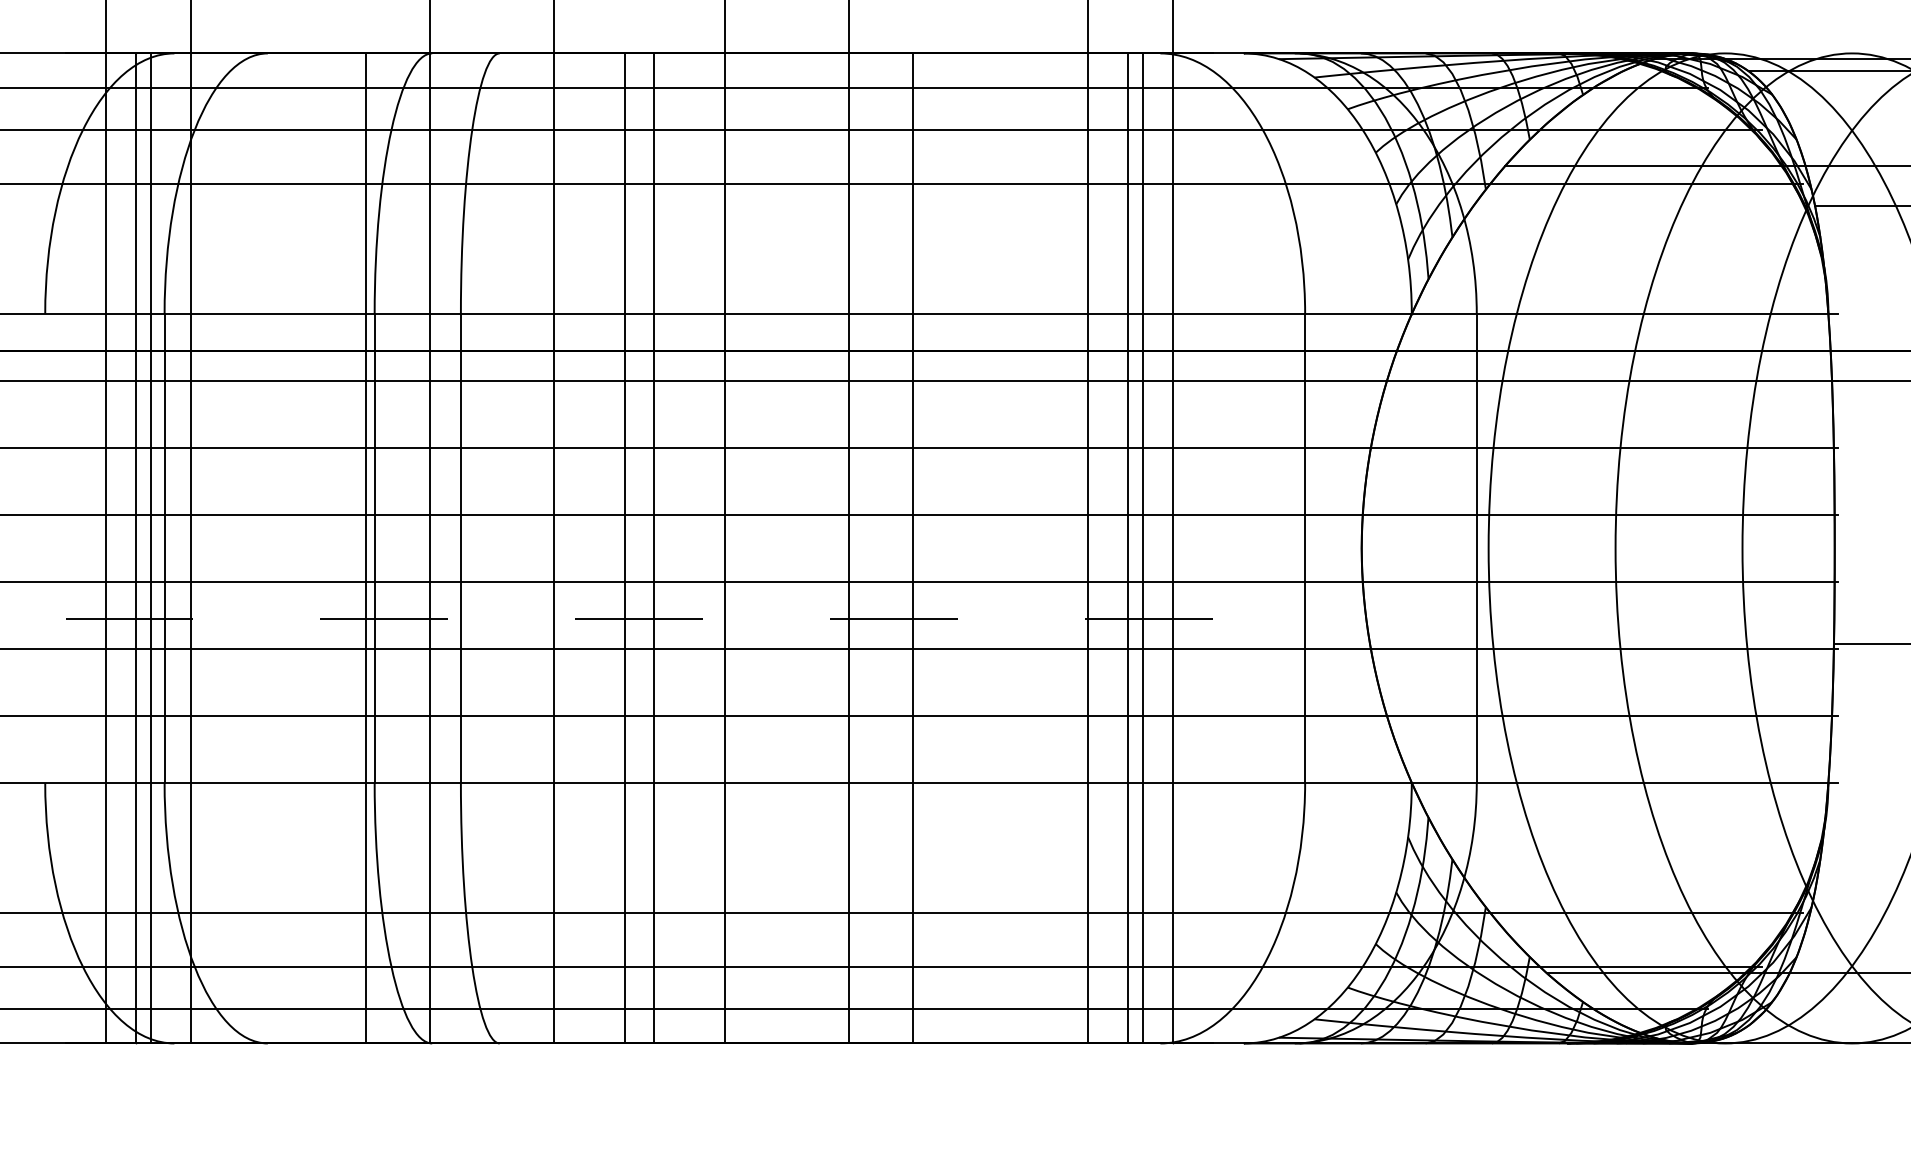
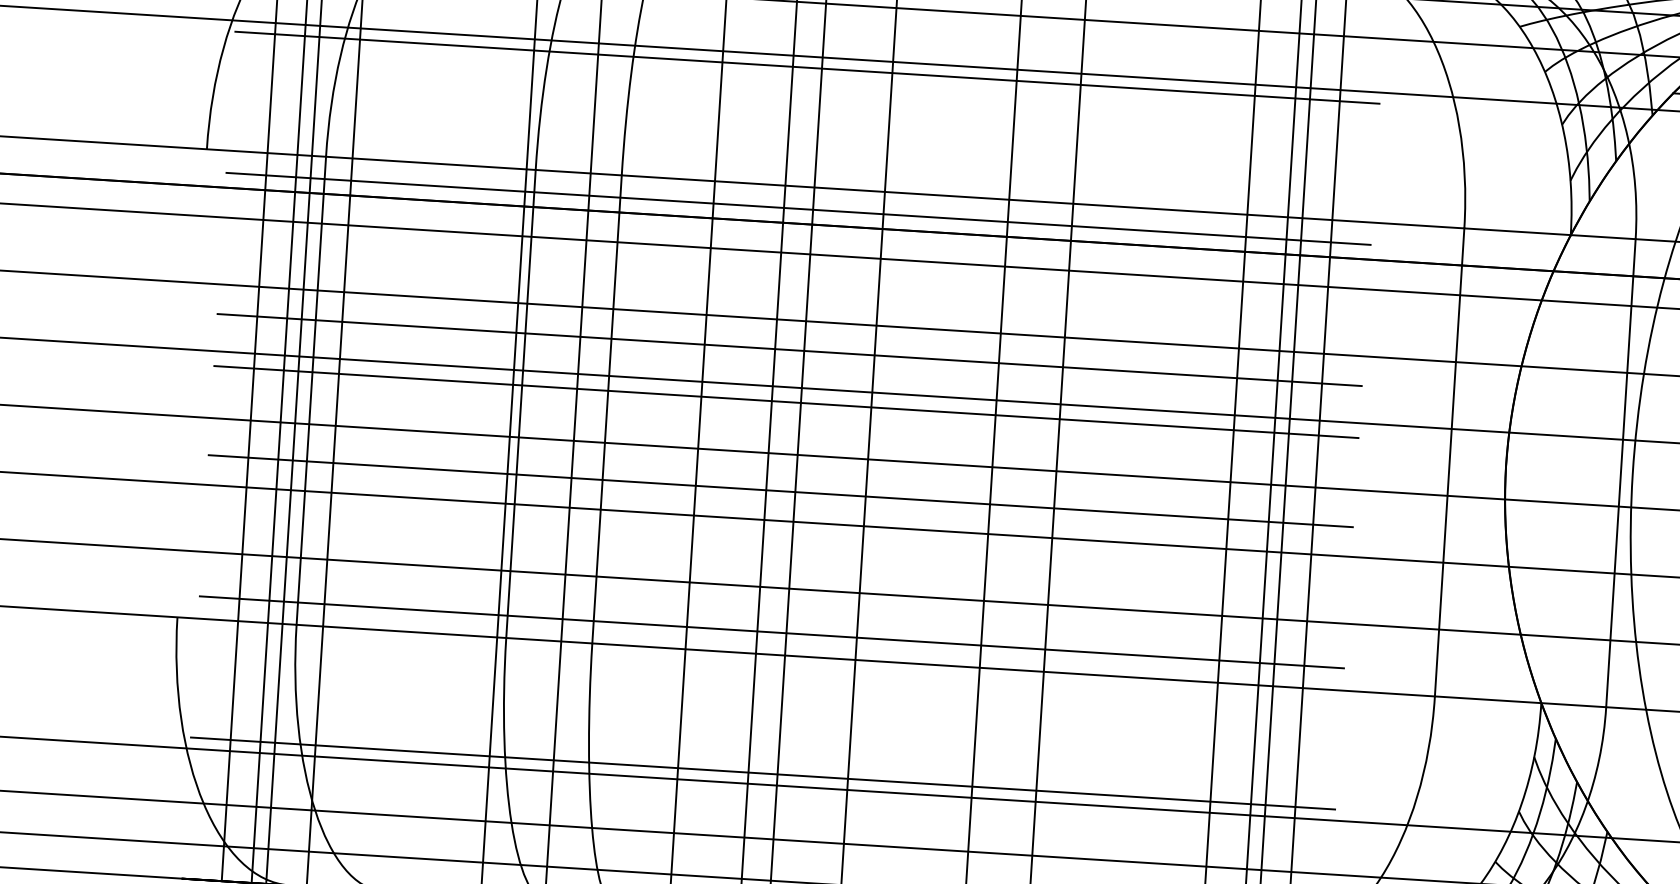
line: (639, 194) -> (807, 67), added
line: (639, 336) -> (798, 209), added
line: (639, 477) -> (789, 349), added
line: (639, 529) -> (786, 401), added
line: (638, 619) -> (779, 491), dashed -> solid
line: (639, 760) -> (771, 632), added
line: (639, 902) -> (763, 773), added

